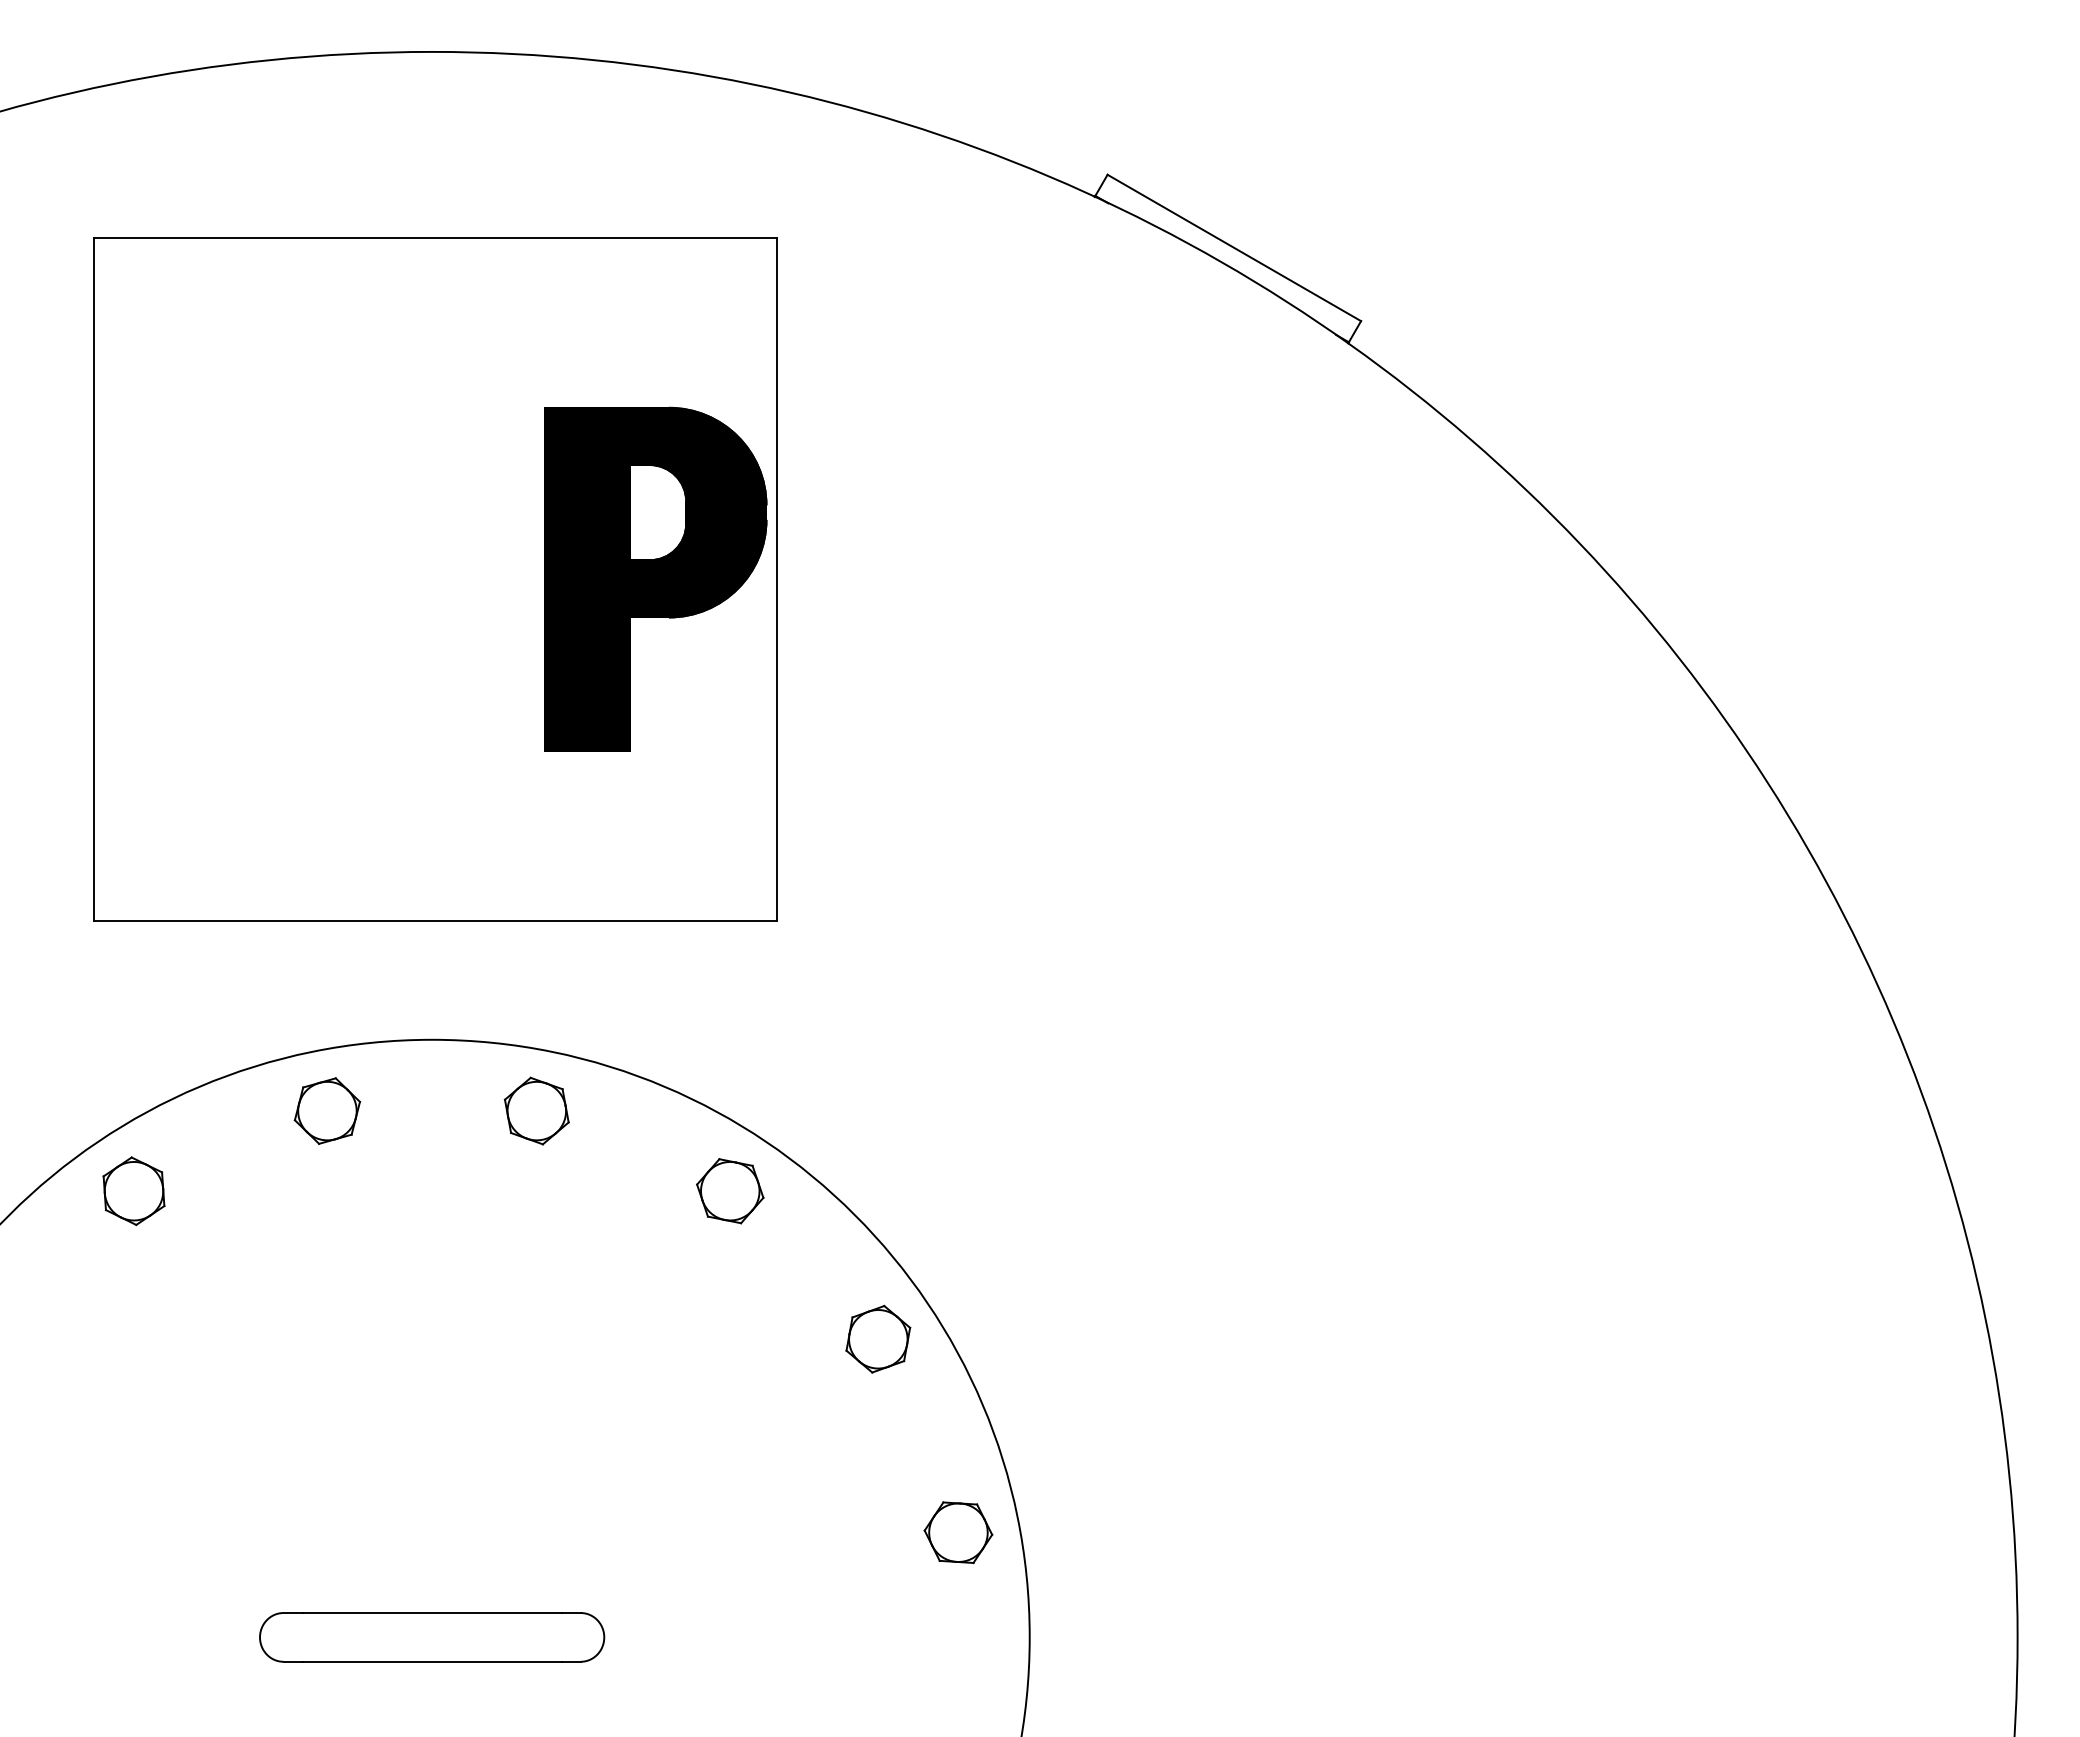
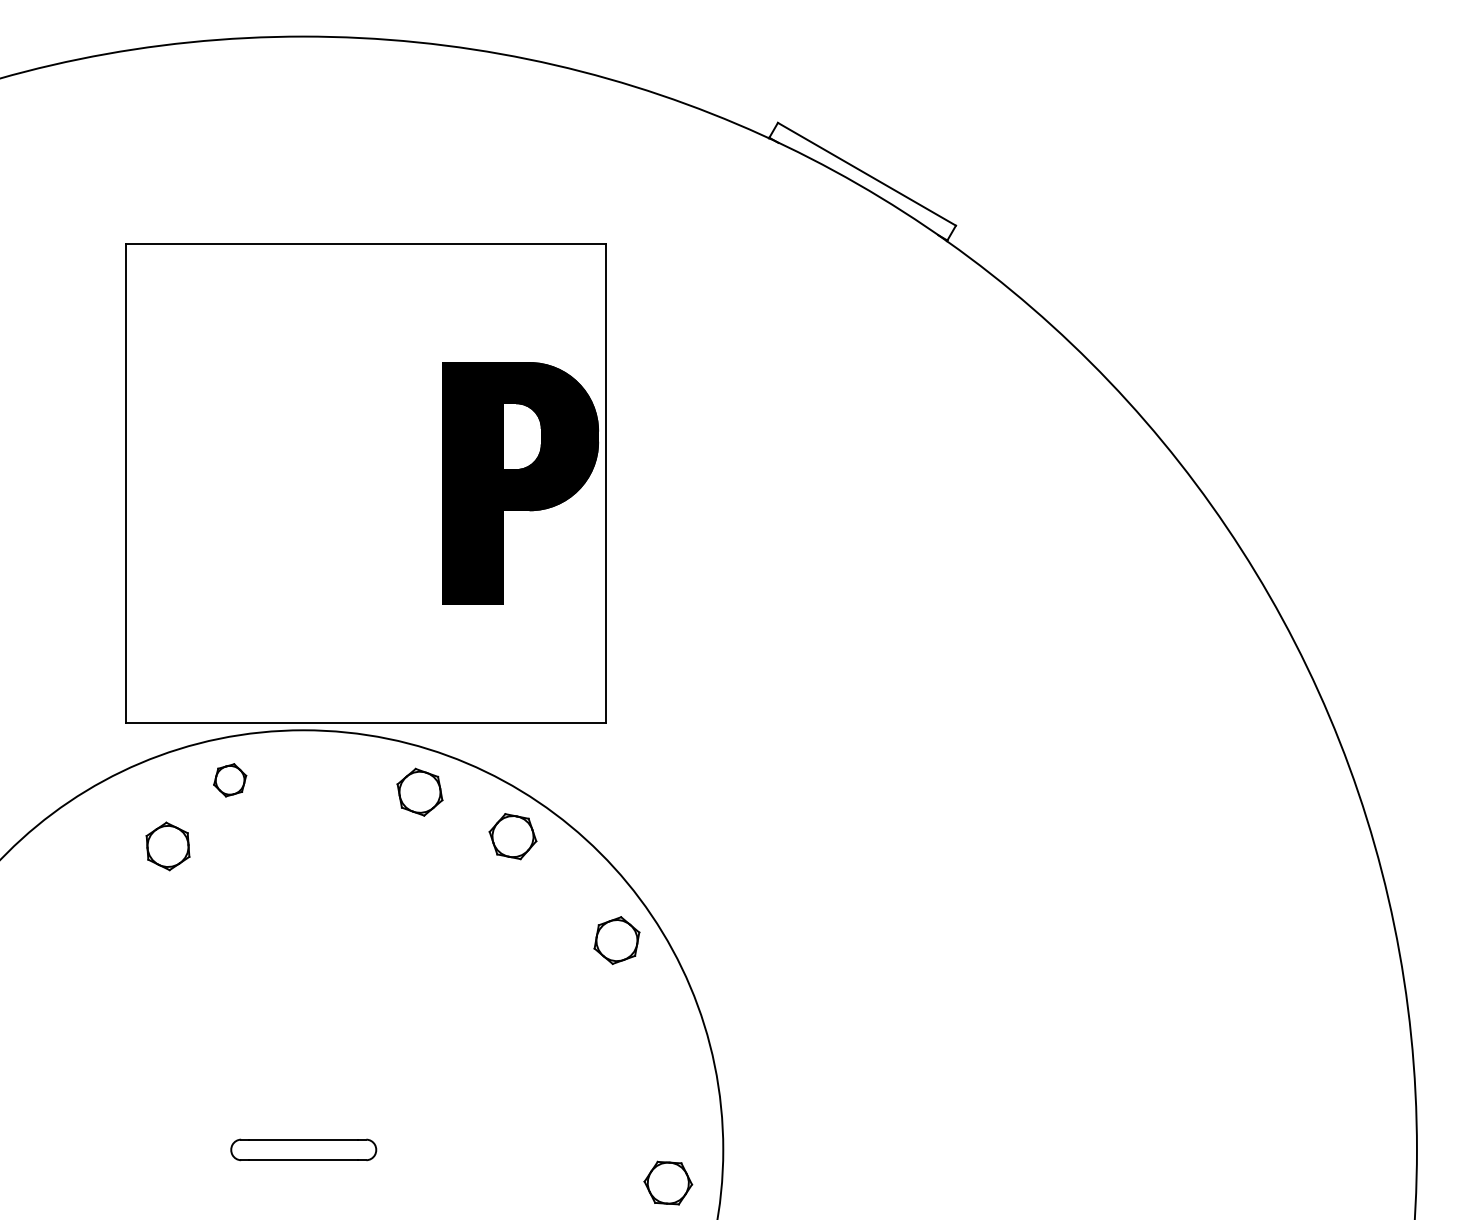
part: (435, 579) -> (365, 483), moved
part: (327, 1110) -> (230, 779), size x0.7
part: (536, 1110) -> (419, 791), moved
part: (133, 1191) -> (167, 846), moved
part: (958, 1532) -> (668, 1182), moved
part: (432, 1637) -> (303, 1149), size x0.6

